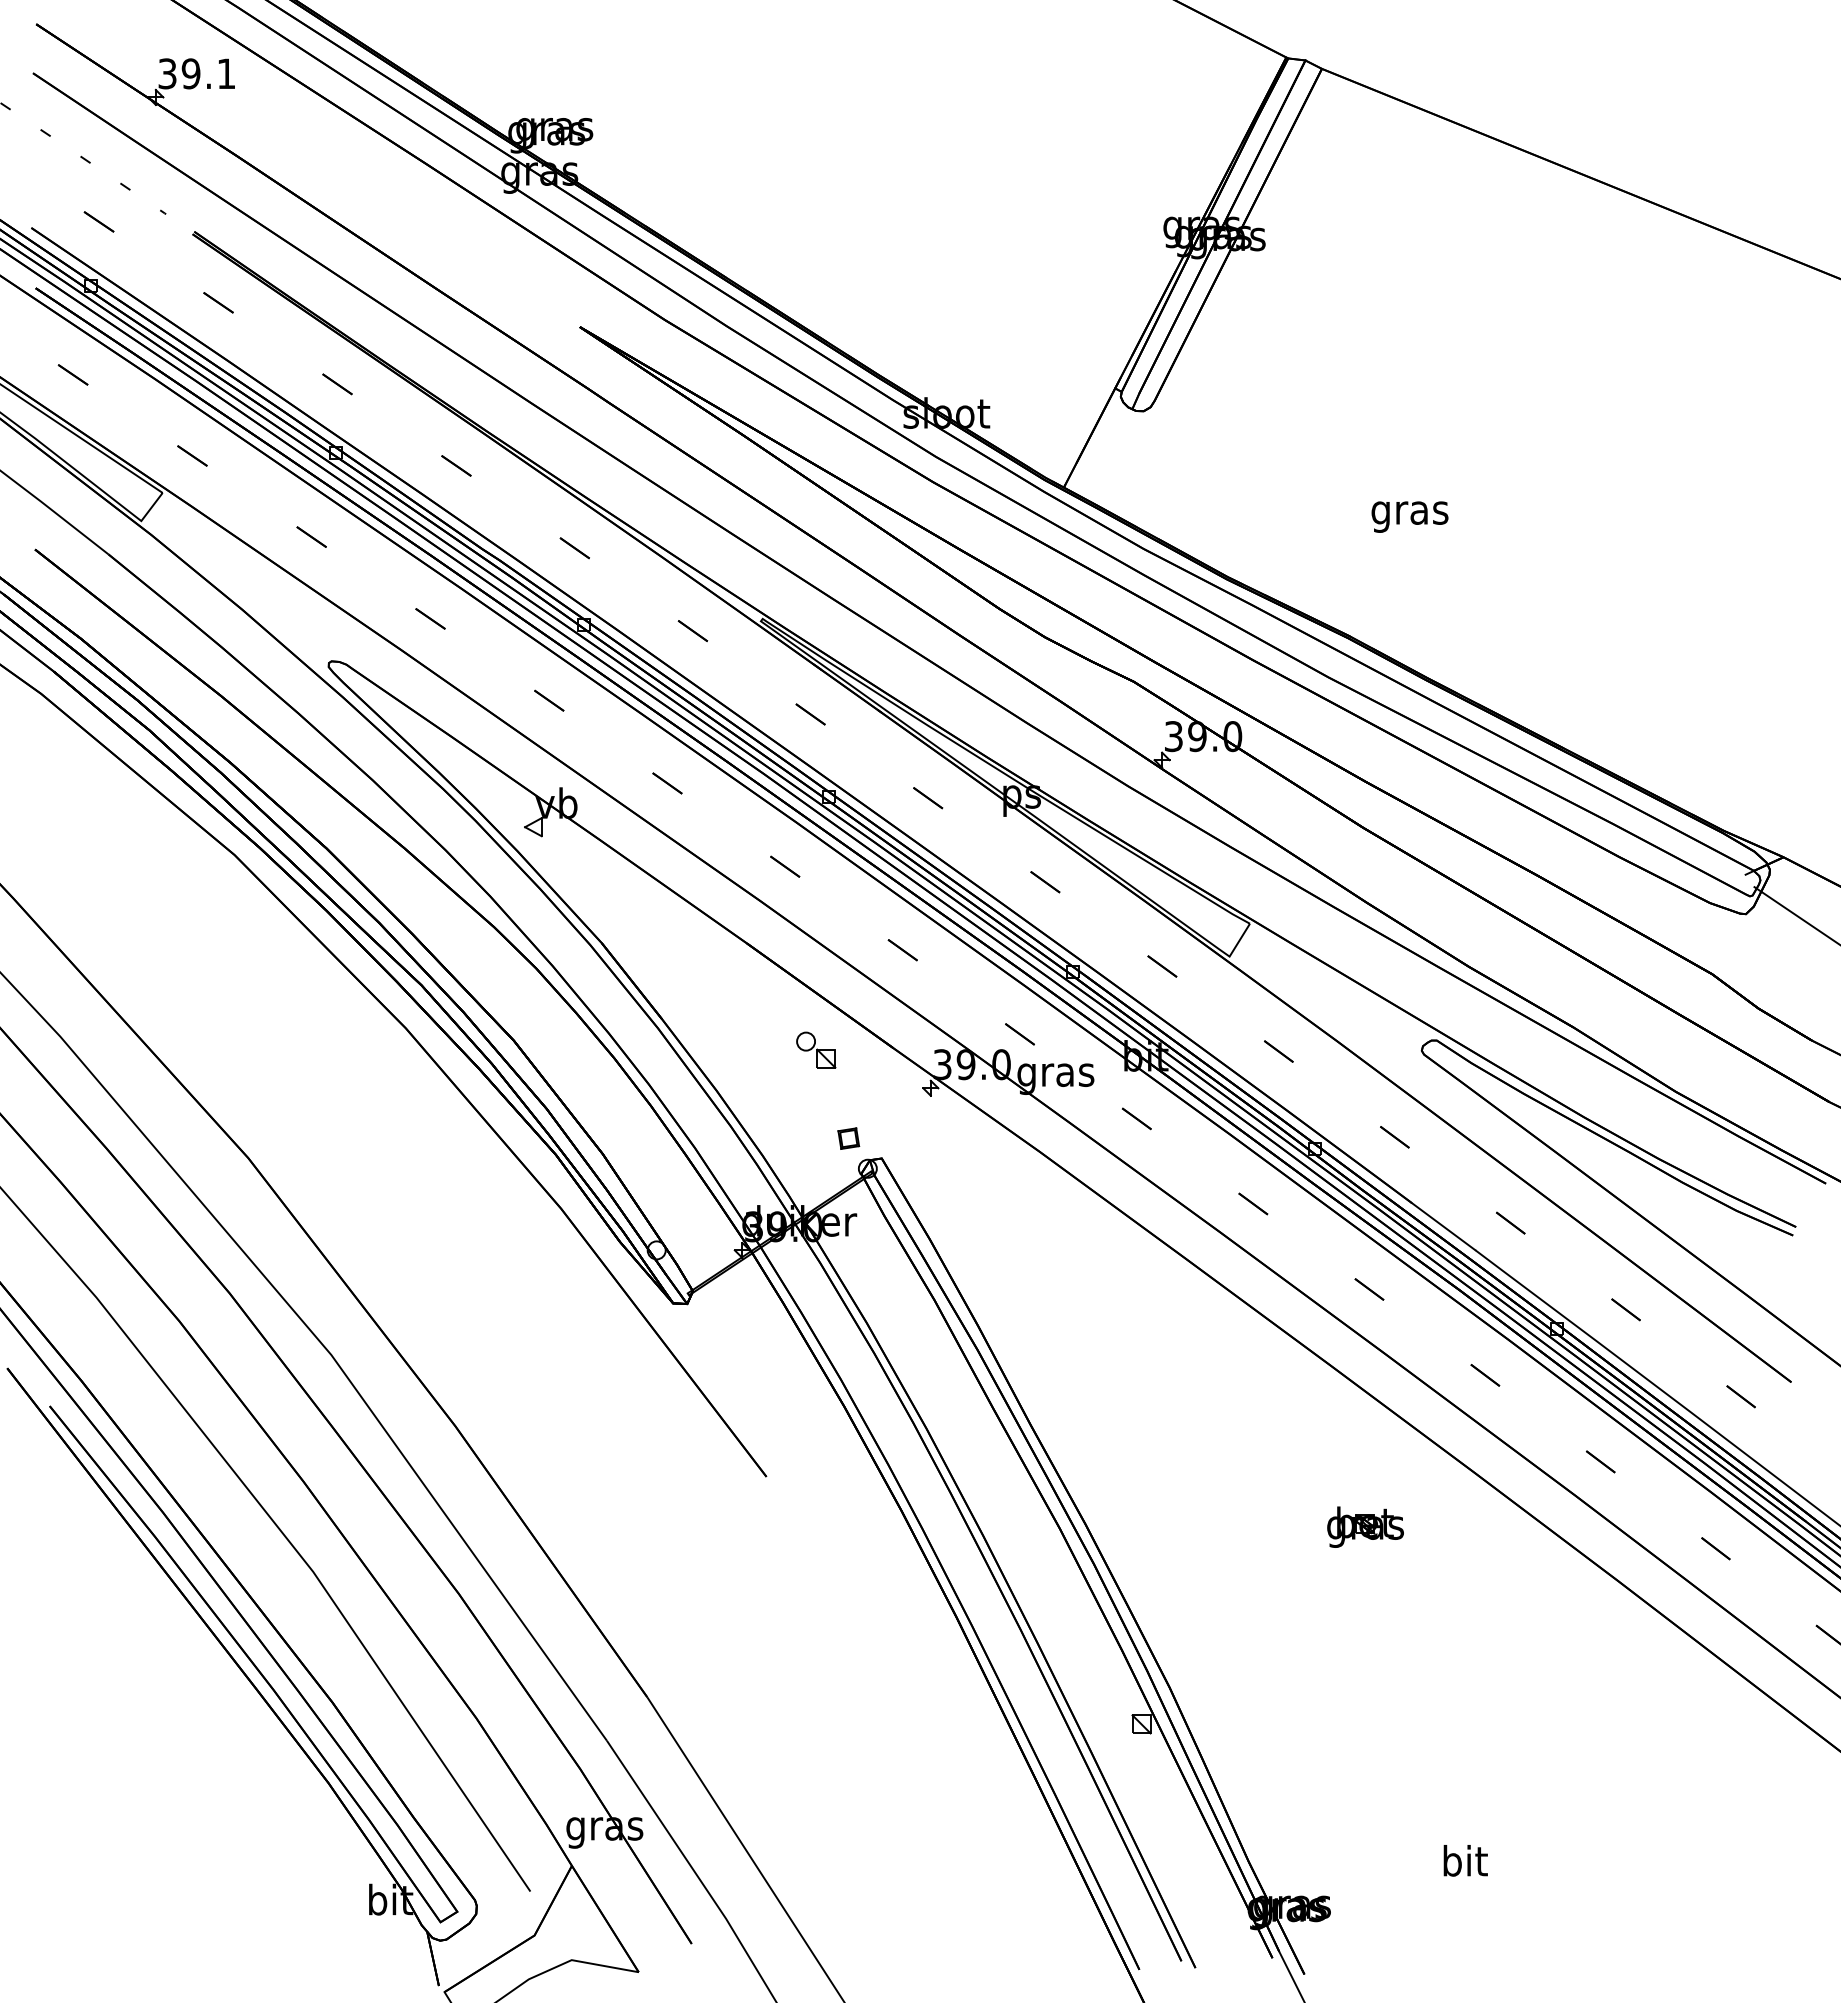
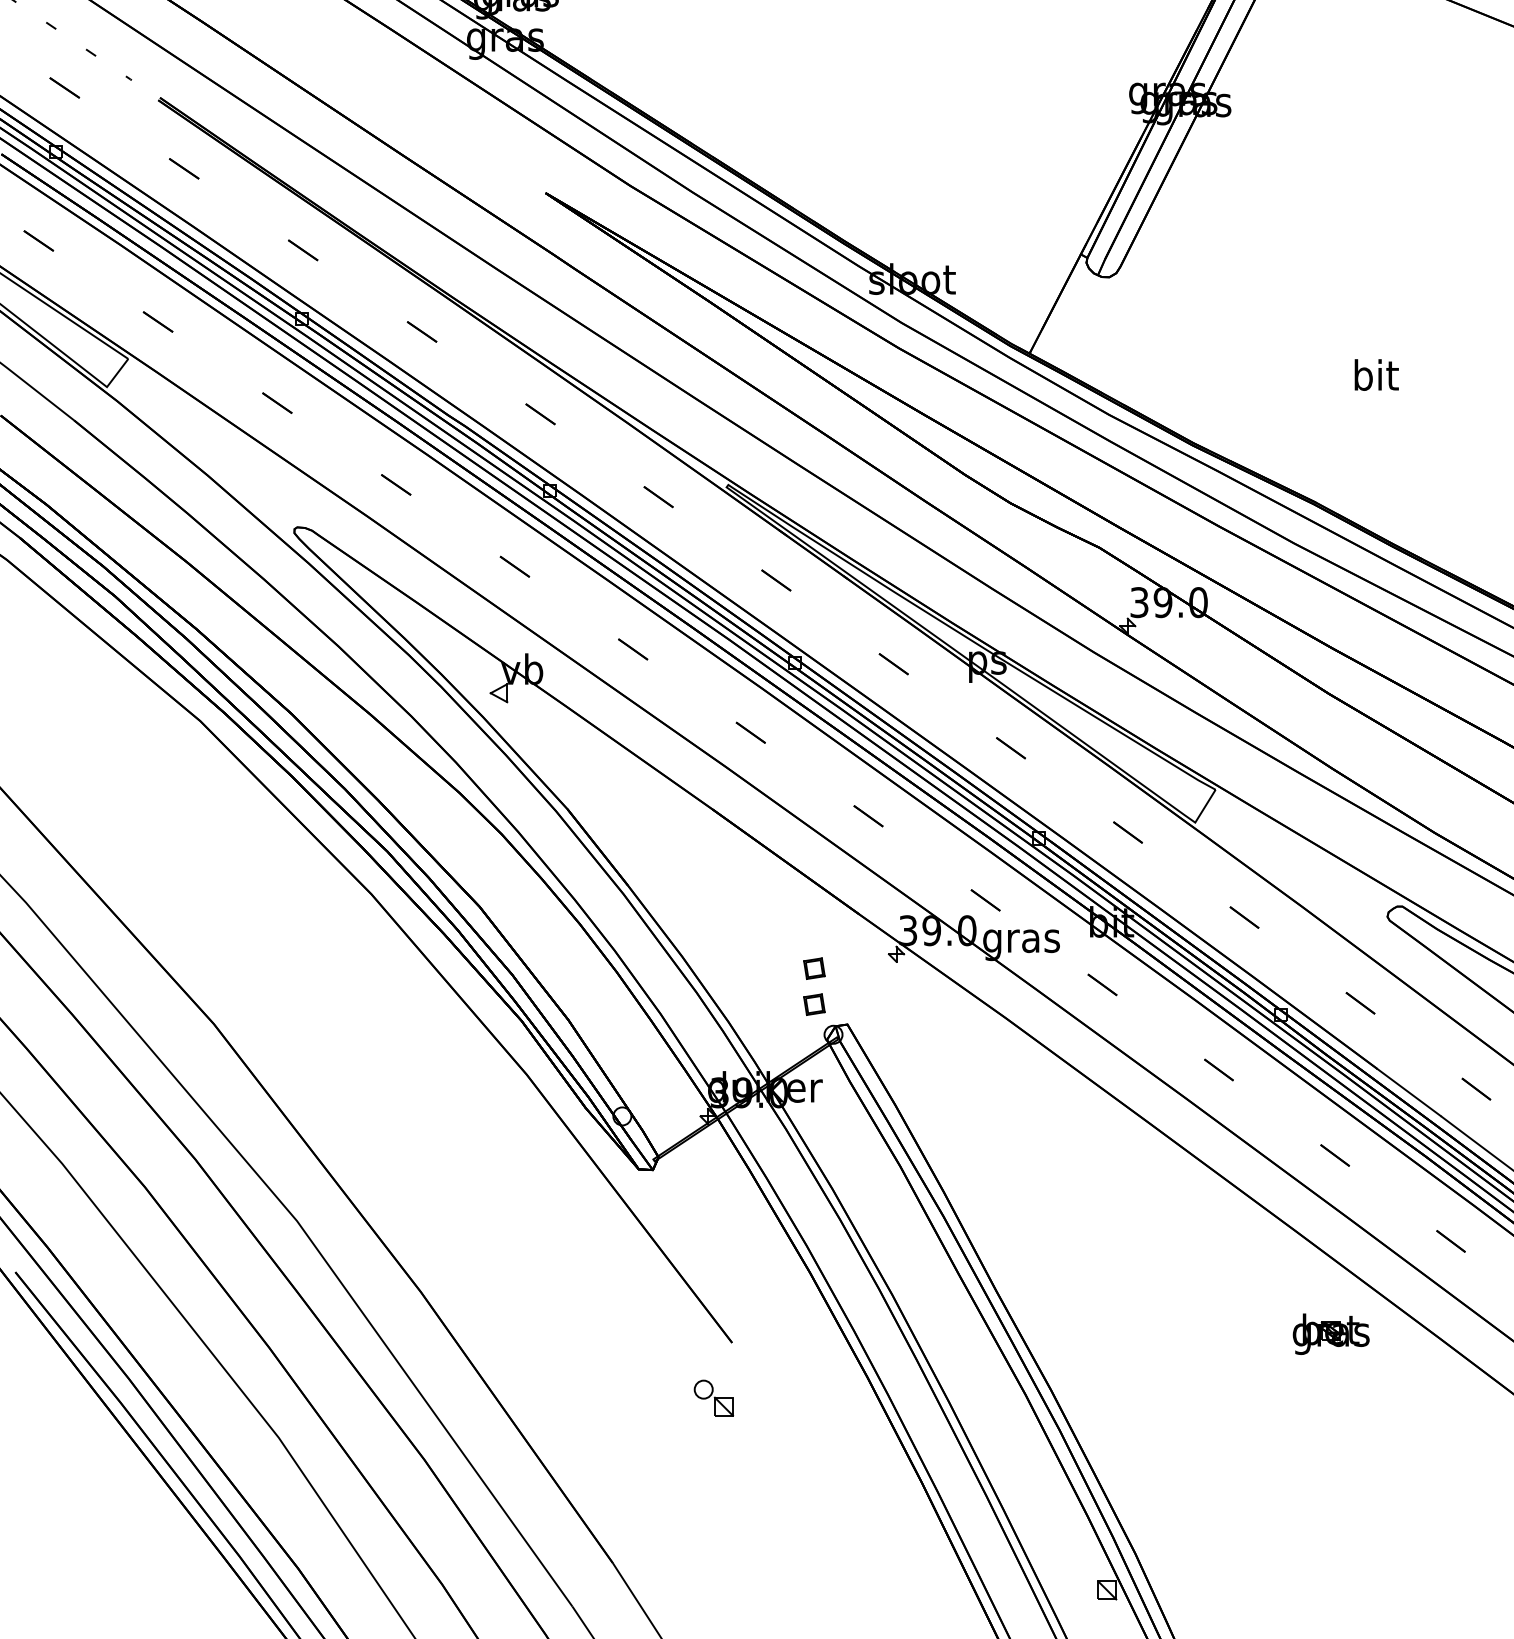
text: (1409, 512) -> (1375, 378), gras -> bit
part: (816, 1049) -> (714, 1397), moved
part: (848, 1102) -> (814, 968), added
part: (1365, 1526) -> (1331, 1333), moved

